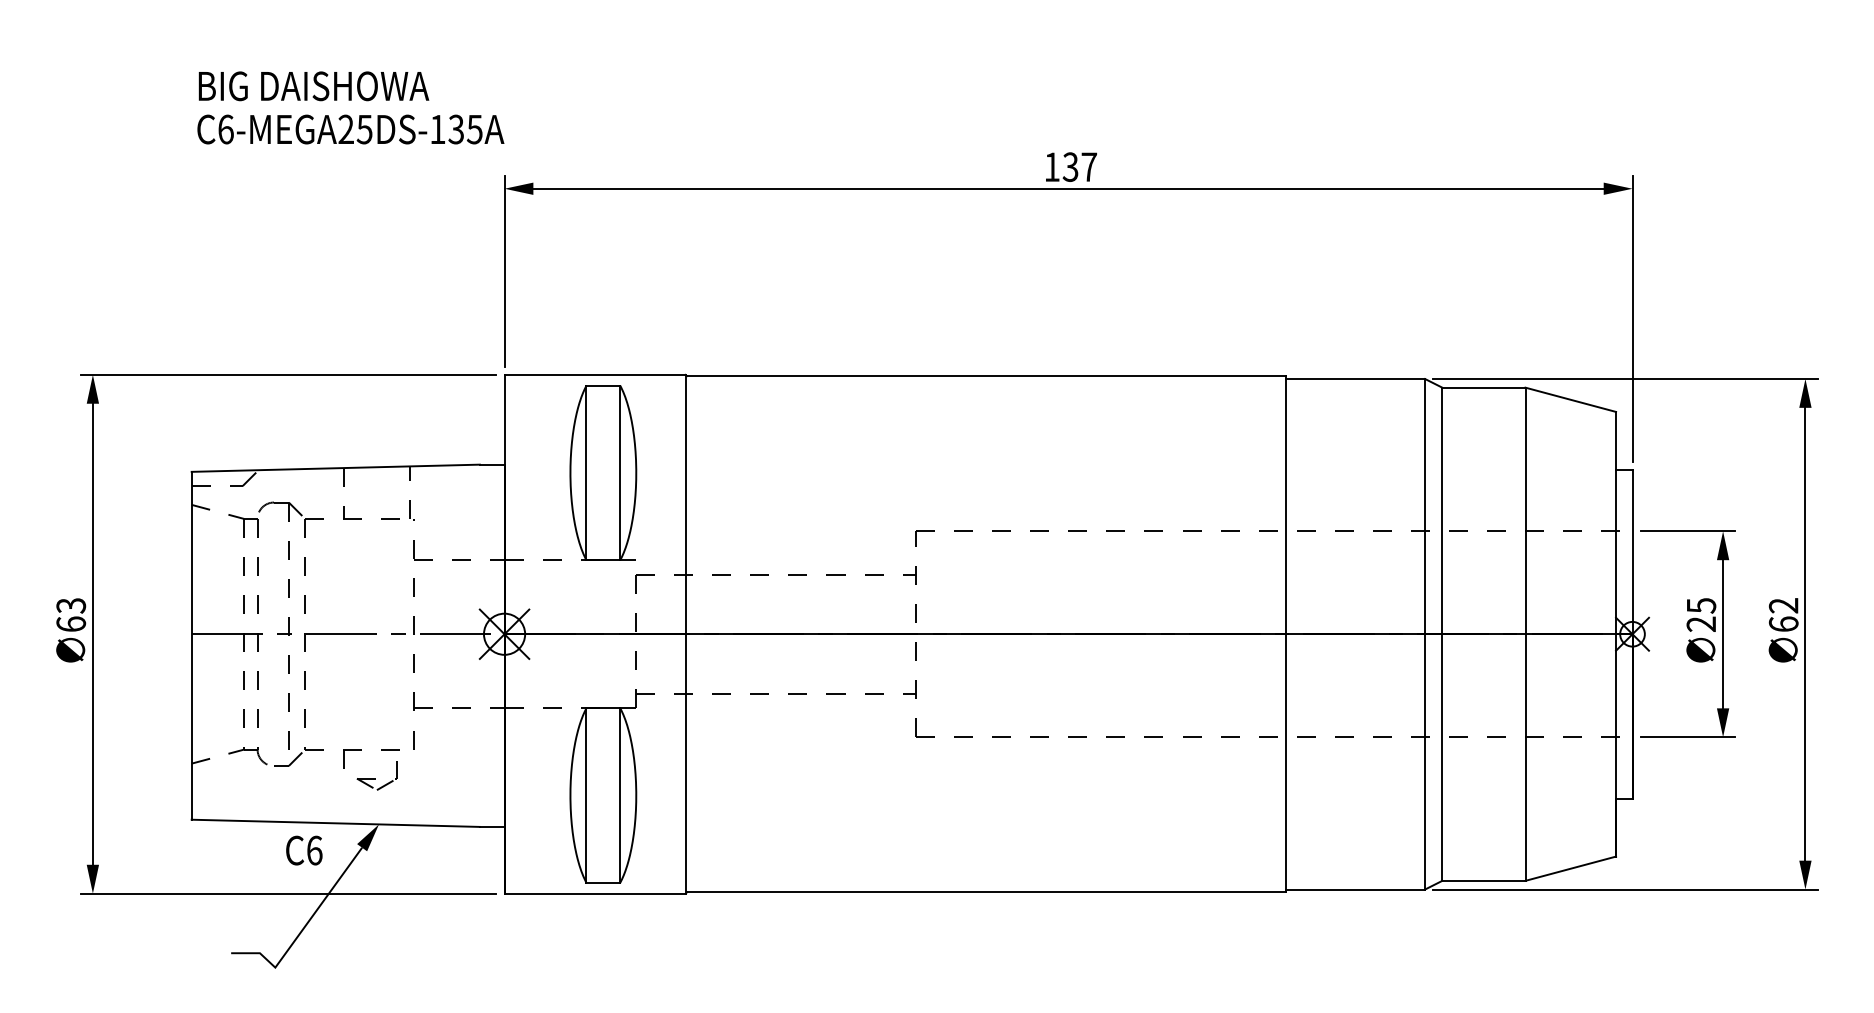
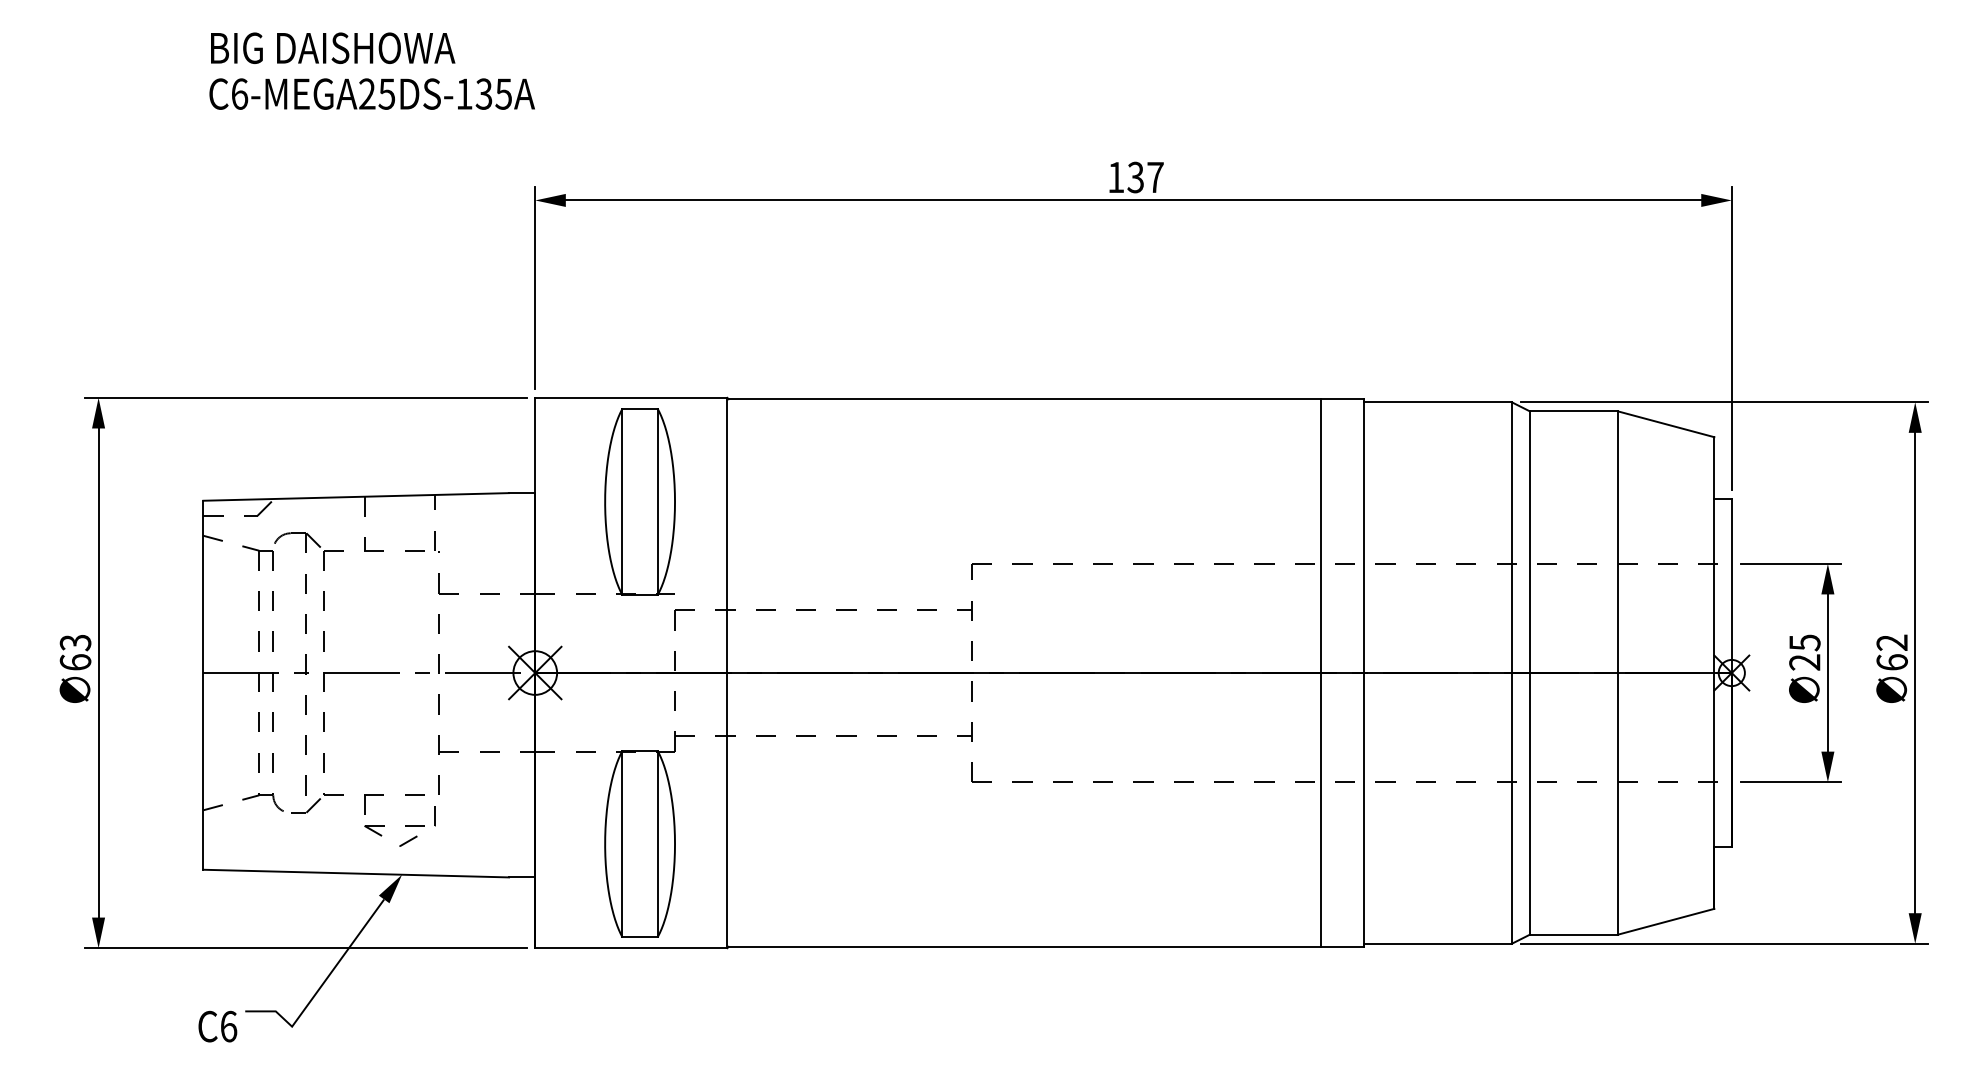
text: (350, 107) -> (371, 70), moved
line: (1245, 634) -> (1321, 673), added
part: (376, 778) -> (399, 826), size x1.67
text: (304, 850) -> (218, 1026), moved

